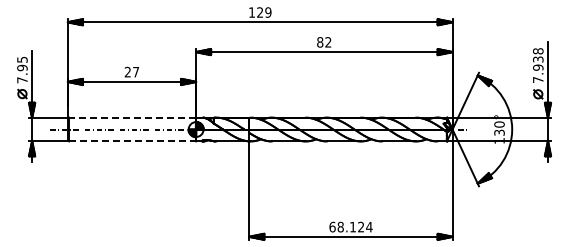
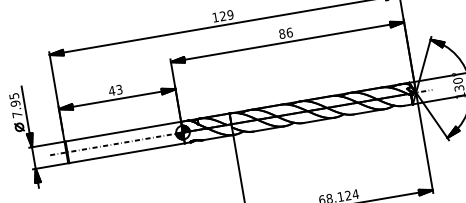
text: (328, 42) -> (289, 32), 82 -> 86
text: (131, 71) -> (115, 89), 27 -> 43
line: (132, 117) -> (123, 131), dashed -> solid
line: (132, 141) -> (126, 153), dashed -> solid

